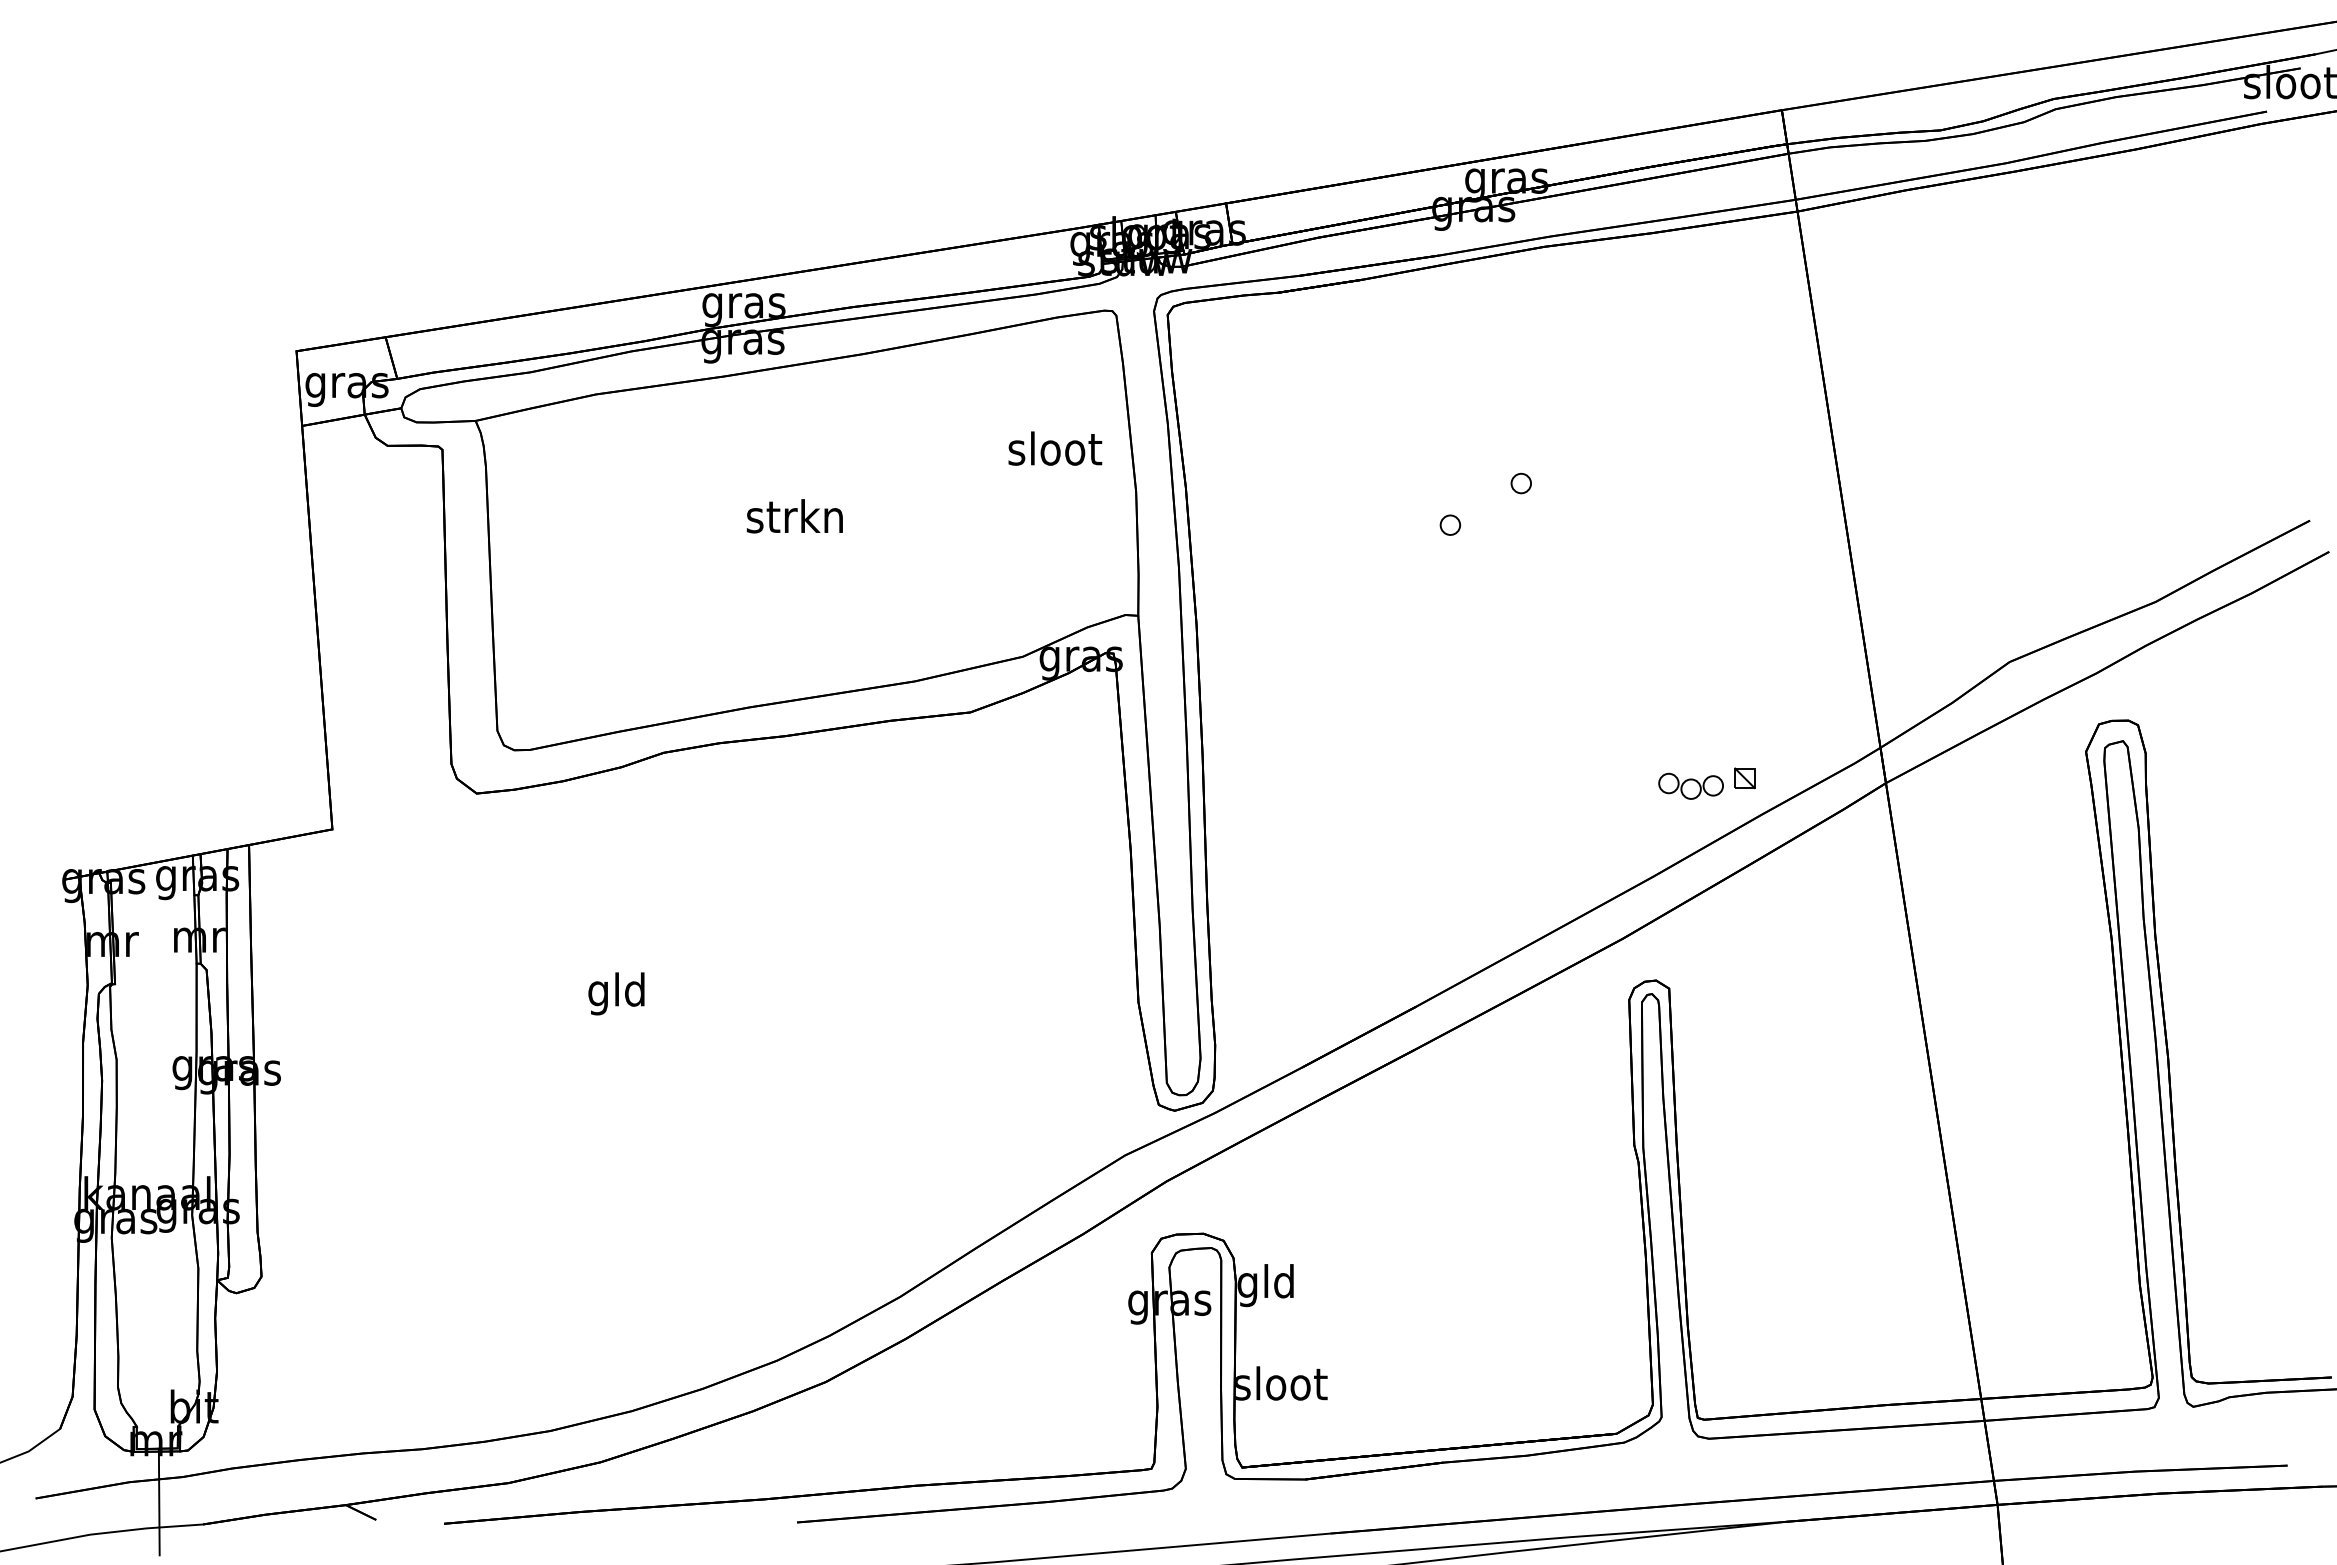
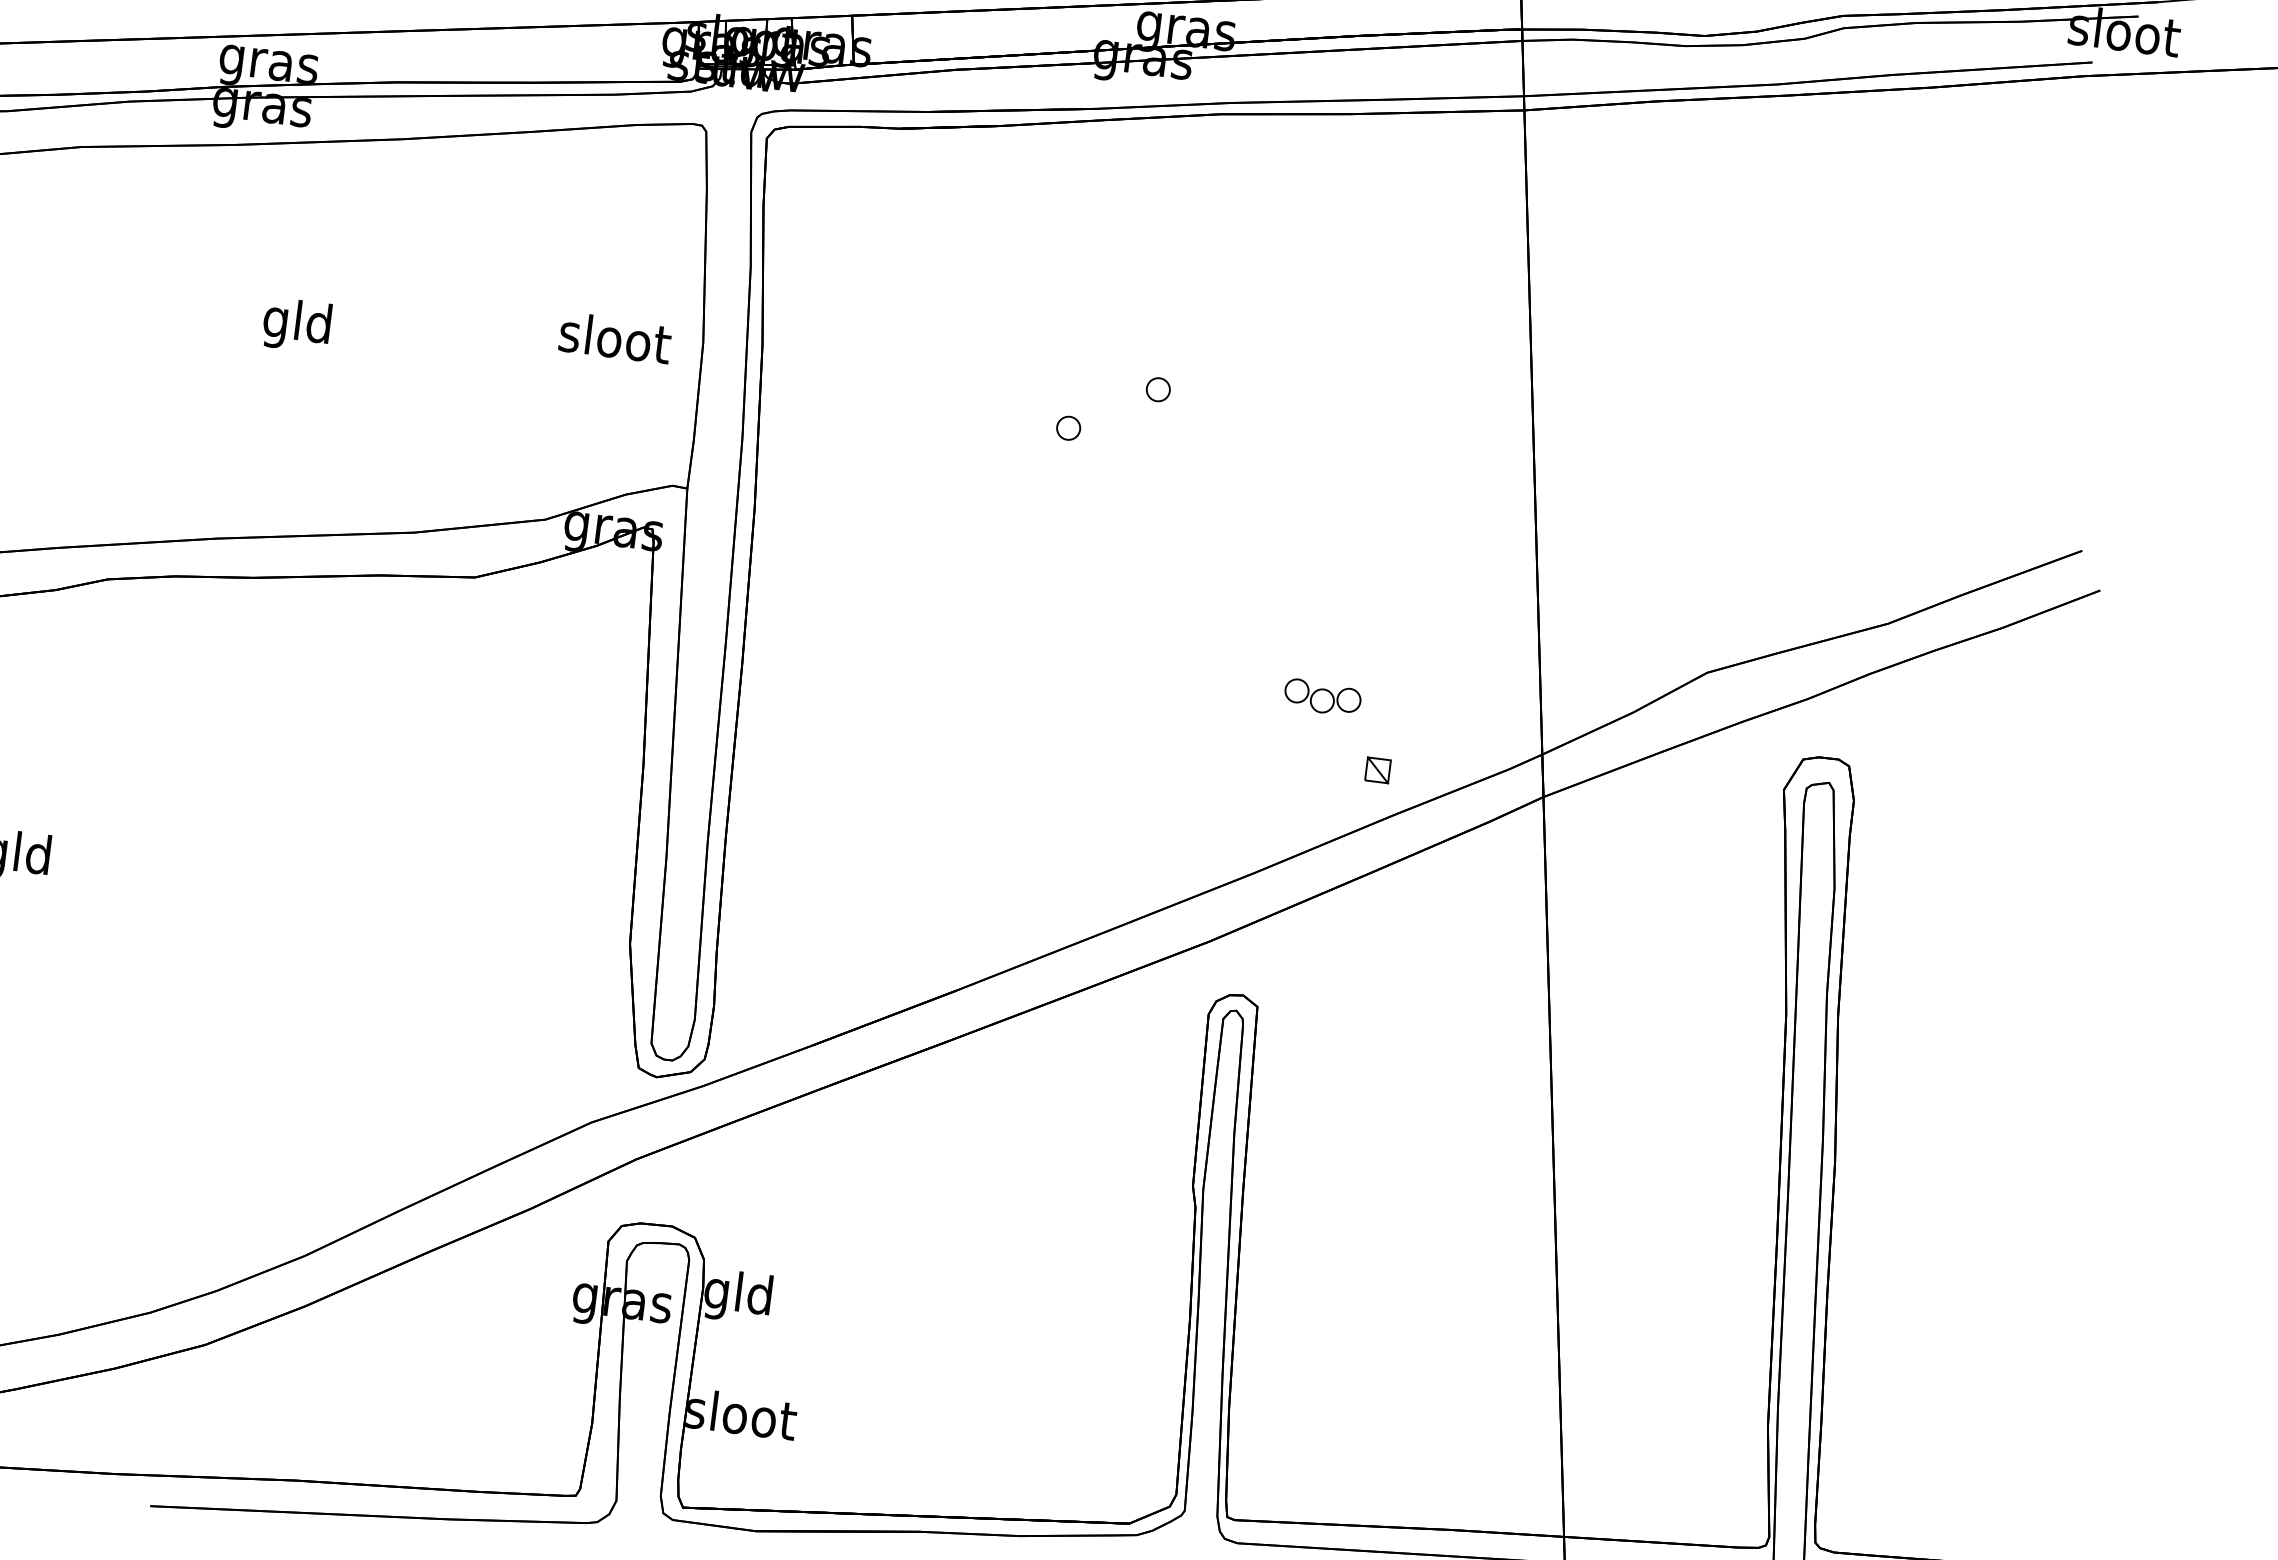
text: (1055, 448) -> (615, 337), moved
text: (794, 520) -> (296, 325), strkn -> gld
part: (1690, 785) -> (1322, 696), moved

